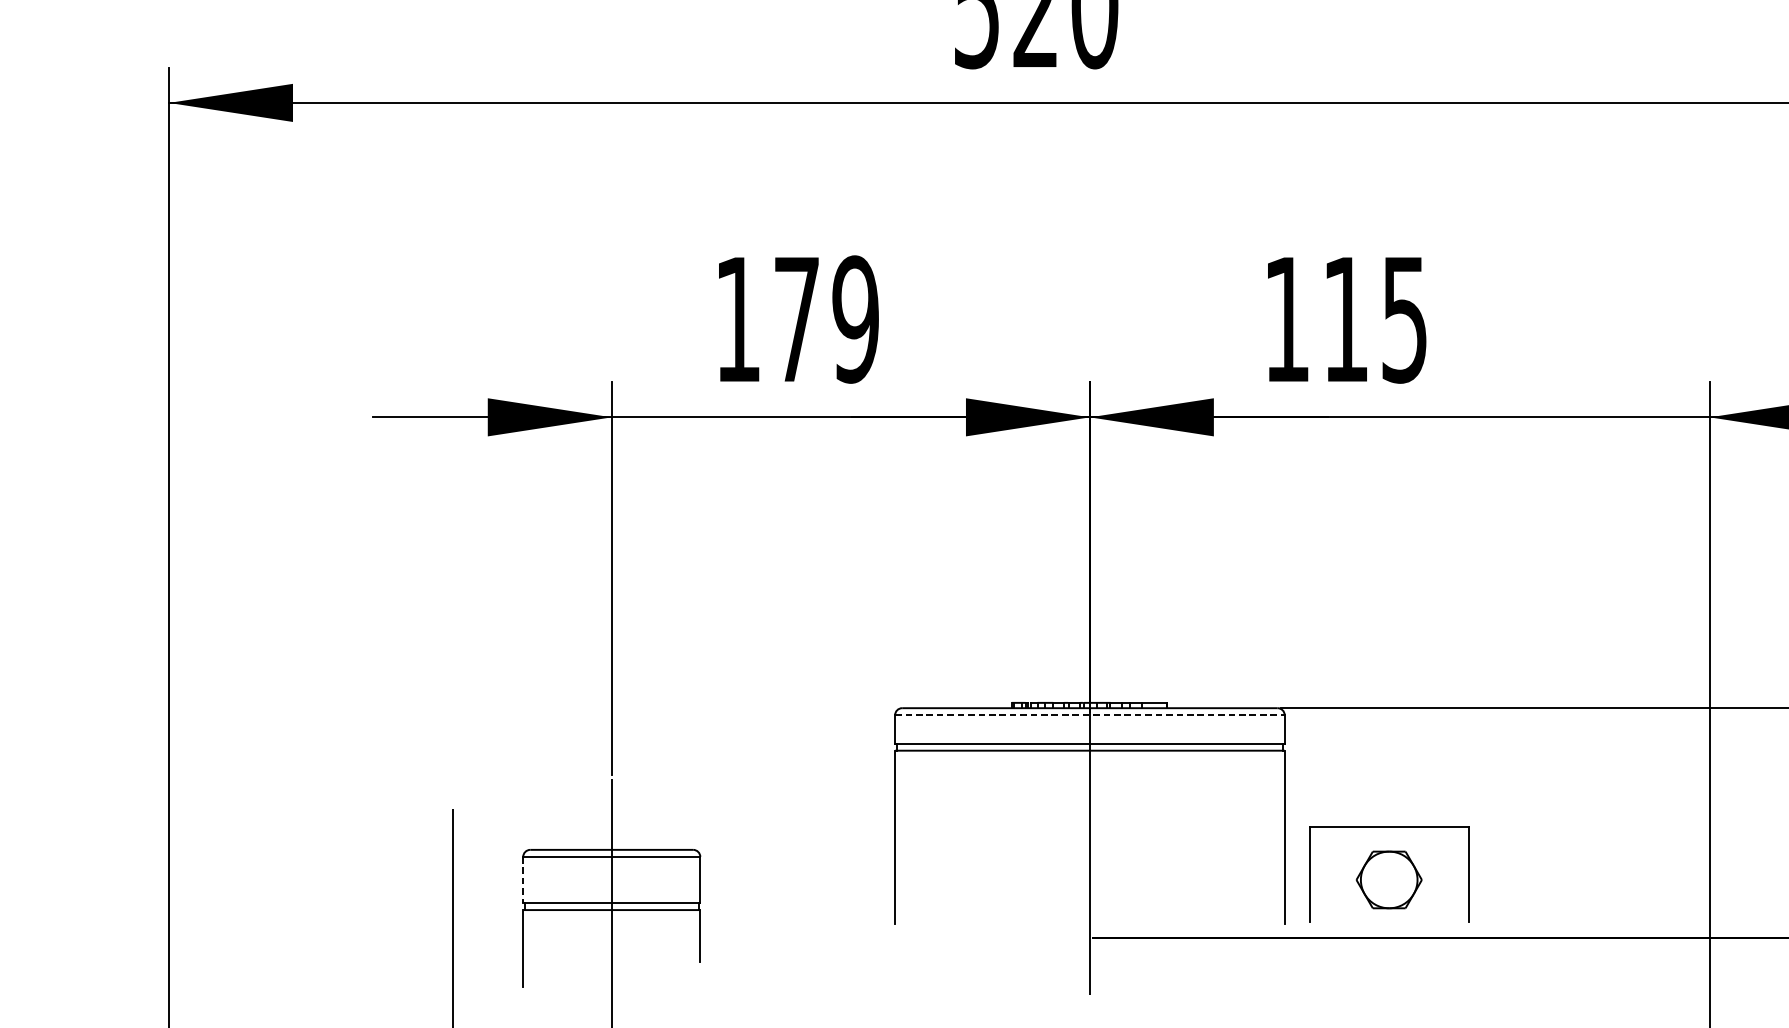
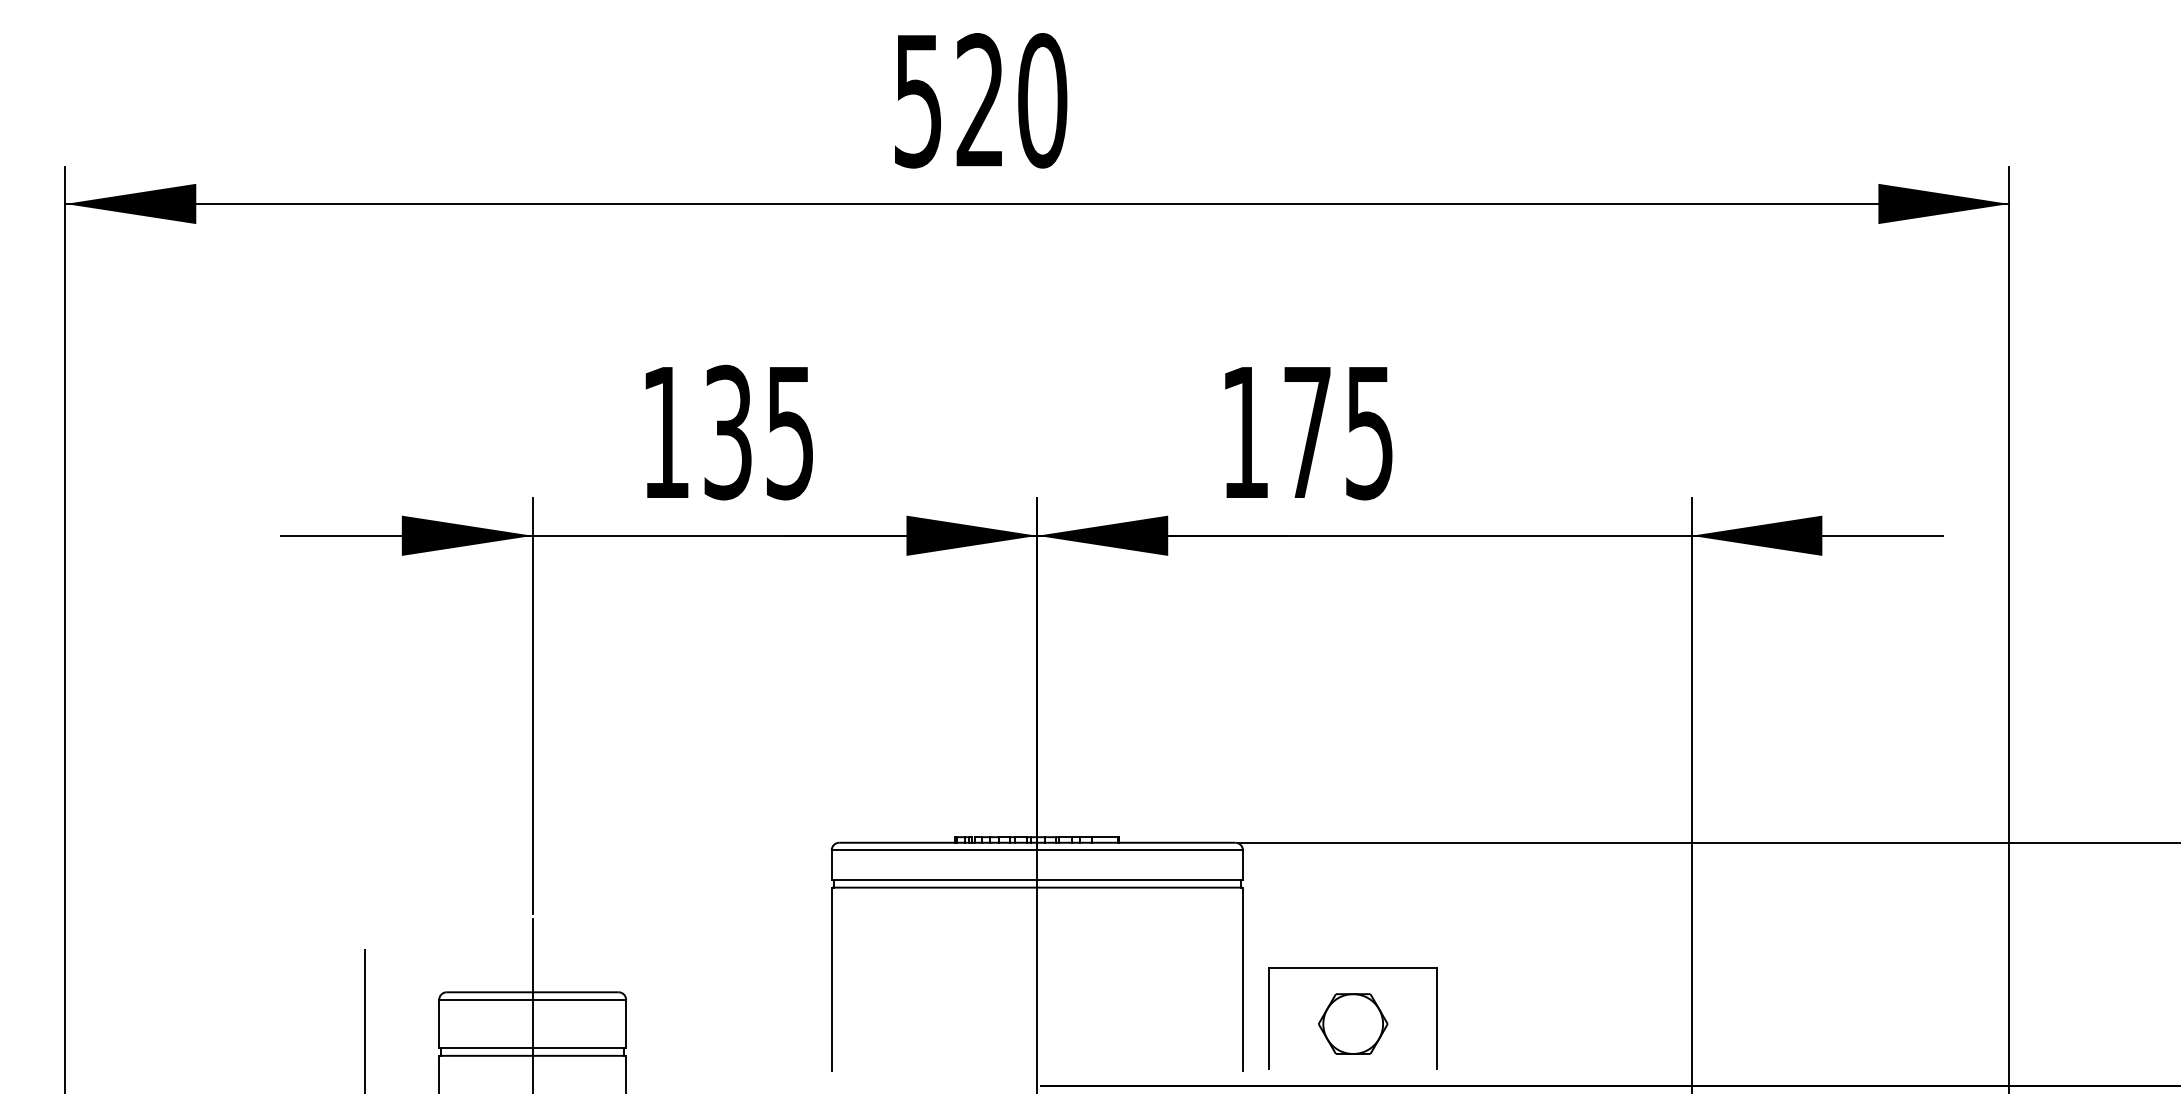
text: (826, 319) -> (759, 432), 179 -> 135
text: (1345, 319) -> (1307, 432), 115 -> 175
line: (1090, 715) -> (1037, 850), dashed -> solid
line: (523, 880) -> (439, 1024), dashed -> solid

